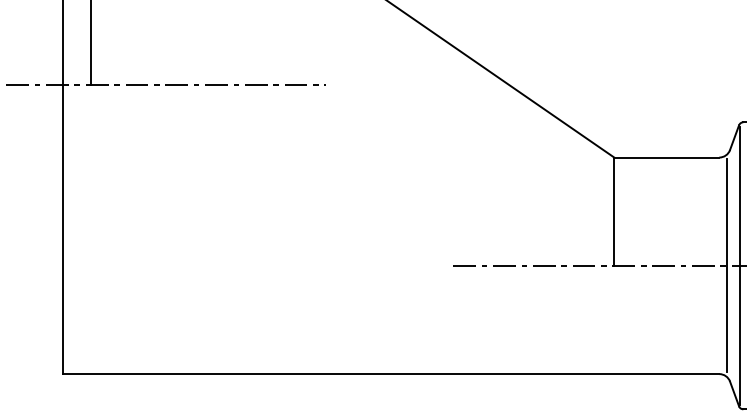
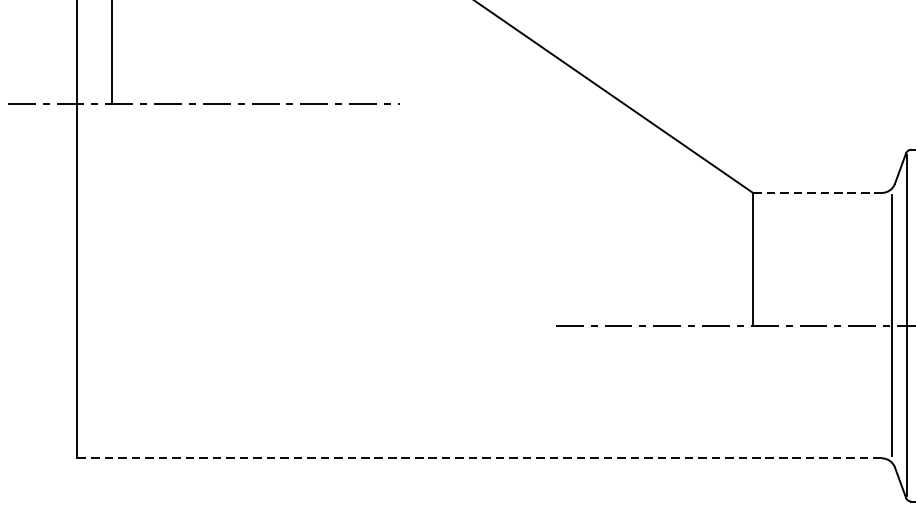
line: (666, 157) -> (817, 192), solid -> dashed
line: (390, 374) -> (478, 458), solid -> dashed

